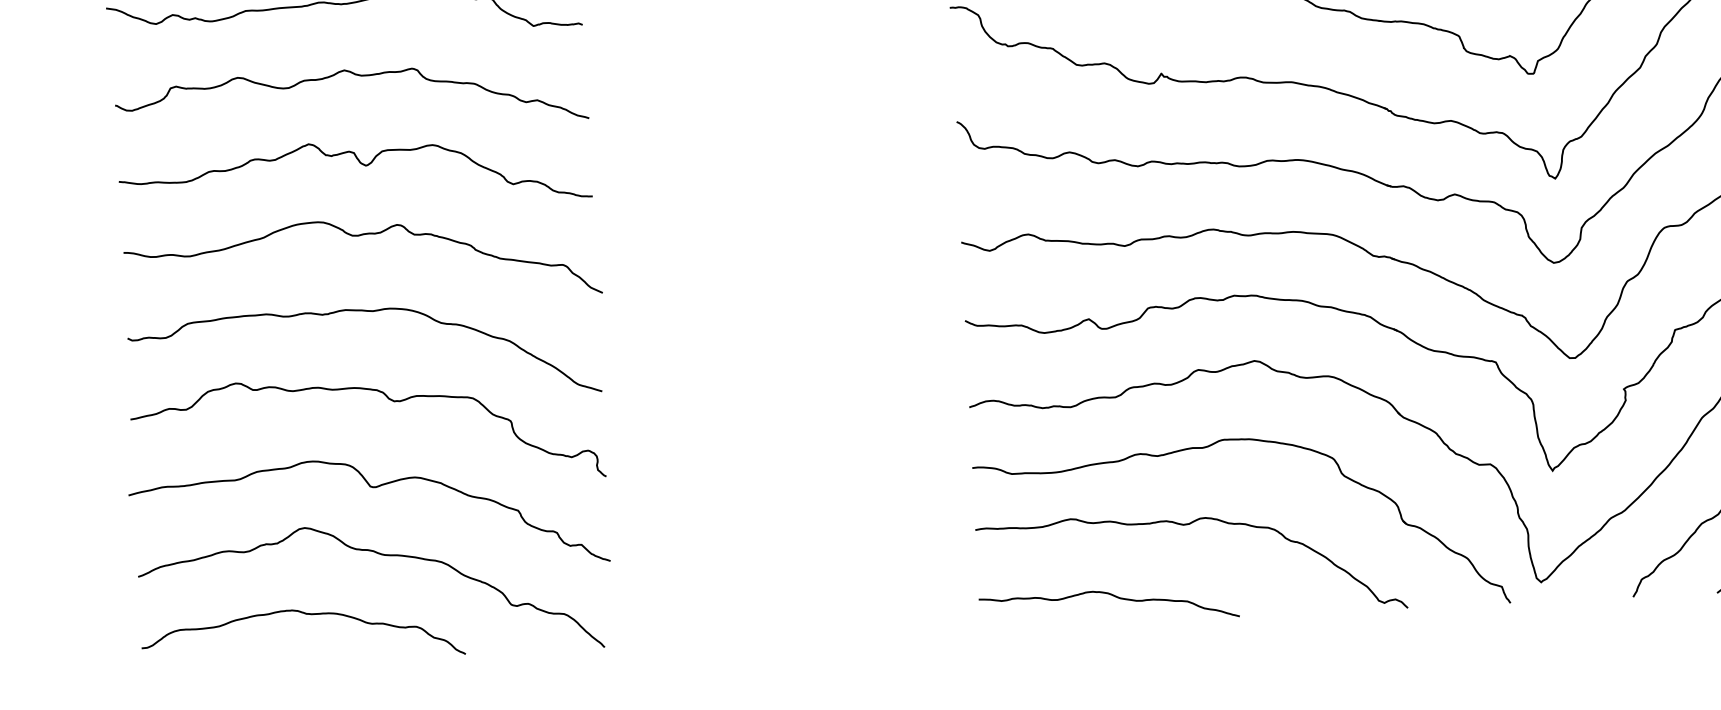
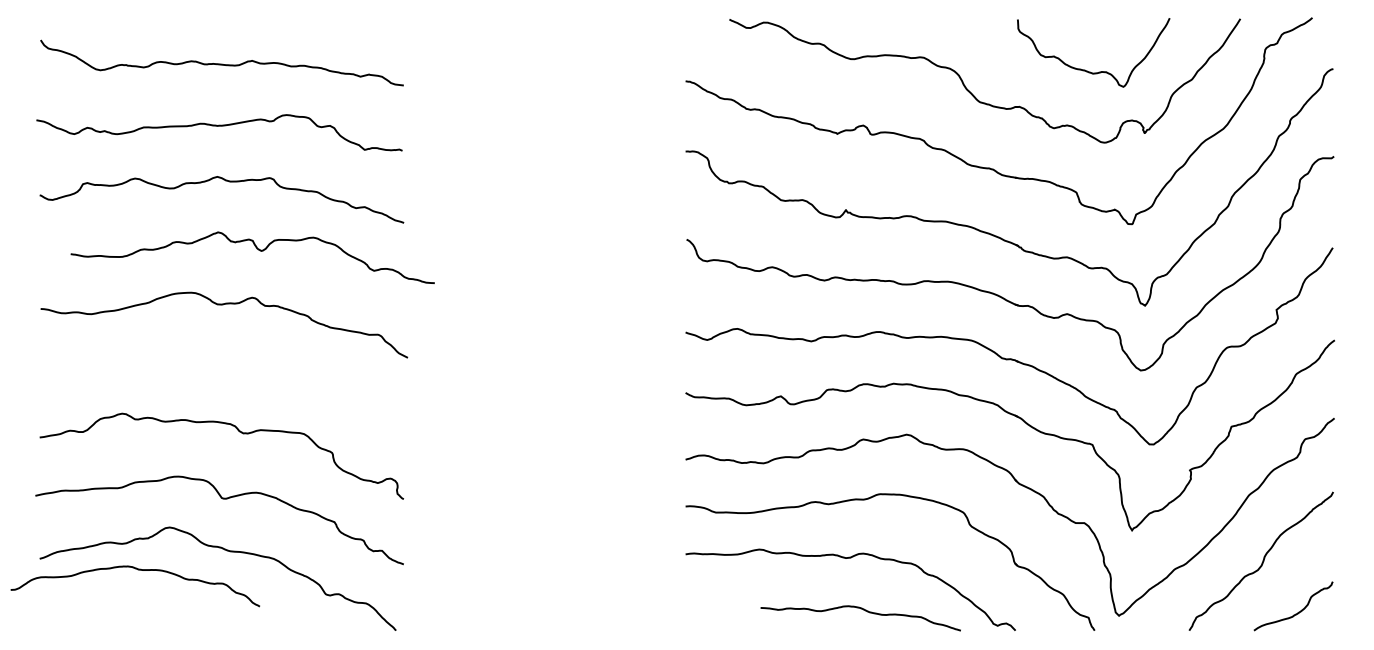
curve: (362, 165) -> (258, 250), moved
curve: (361, 312) -> (221, 363), removed
curve: (1112, 596) -> (863, 610), moved
curve: (306, 615) -> (138, 570), moved

